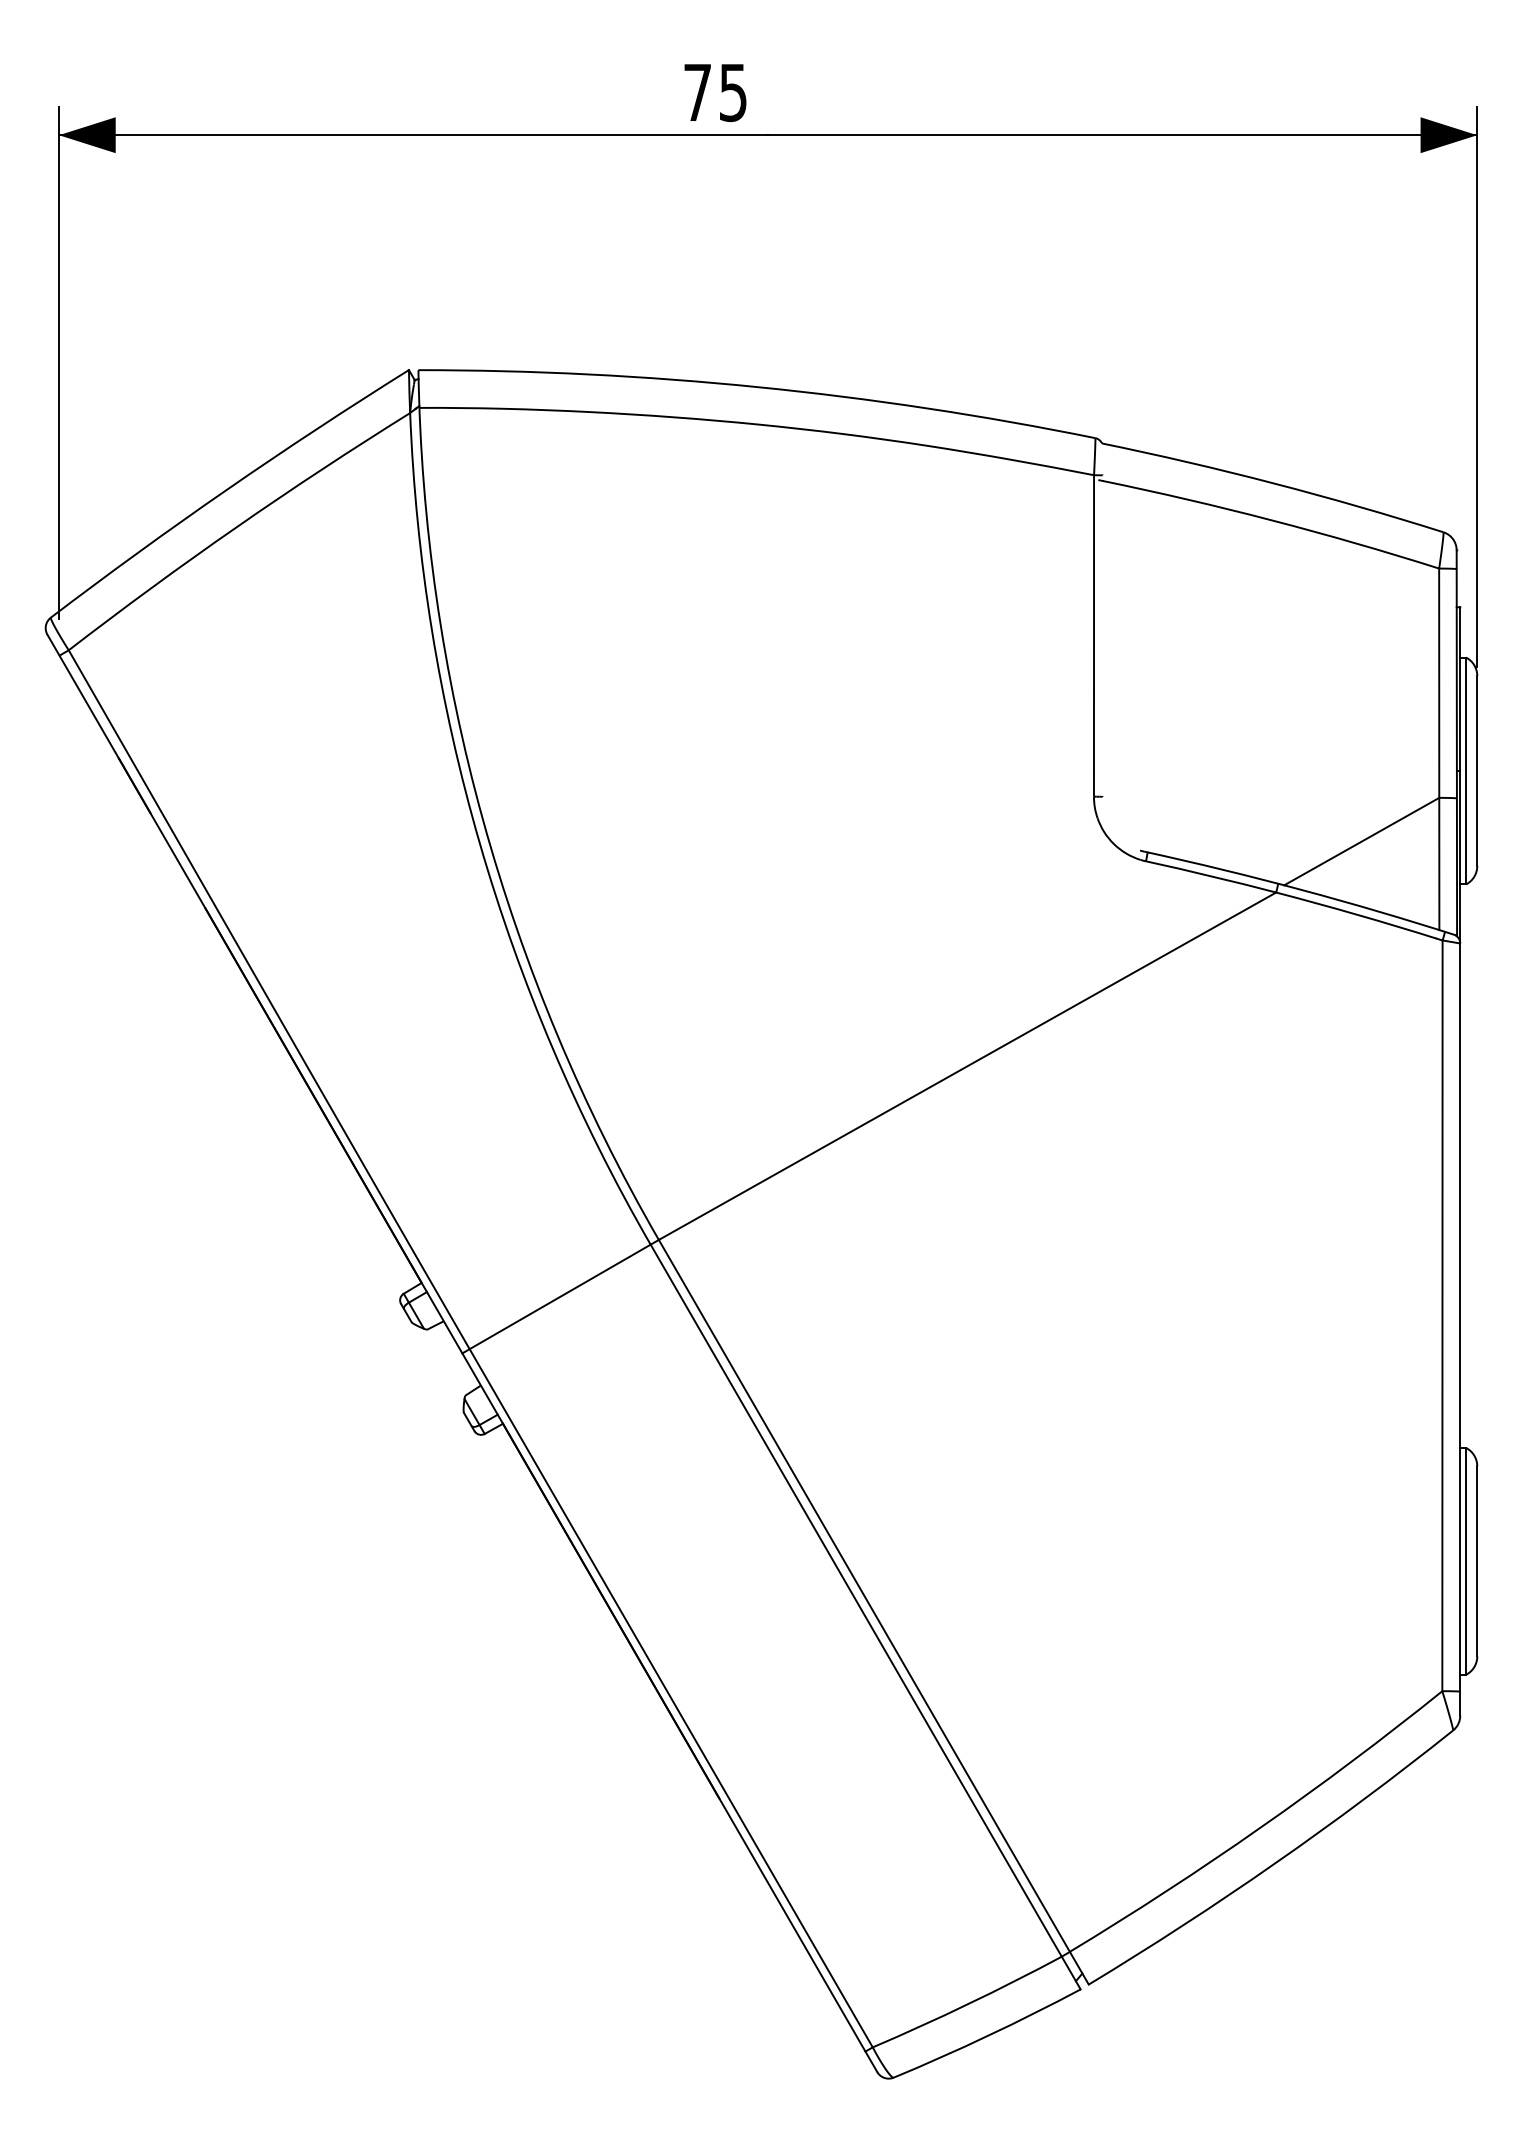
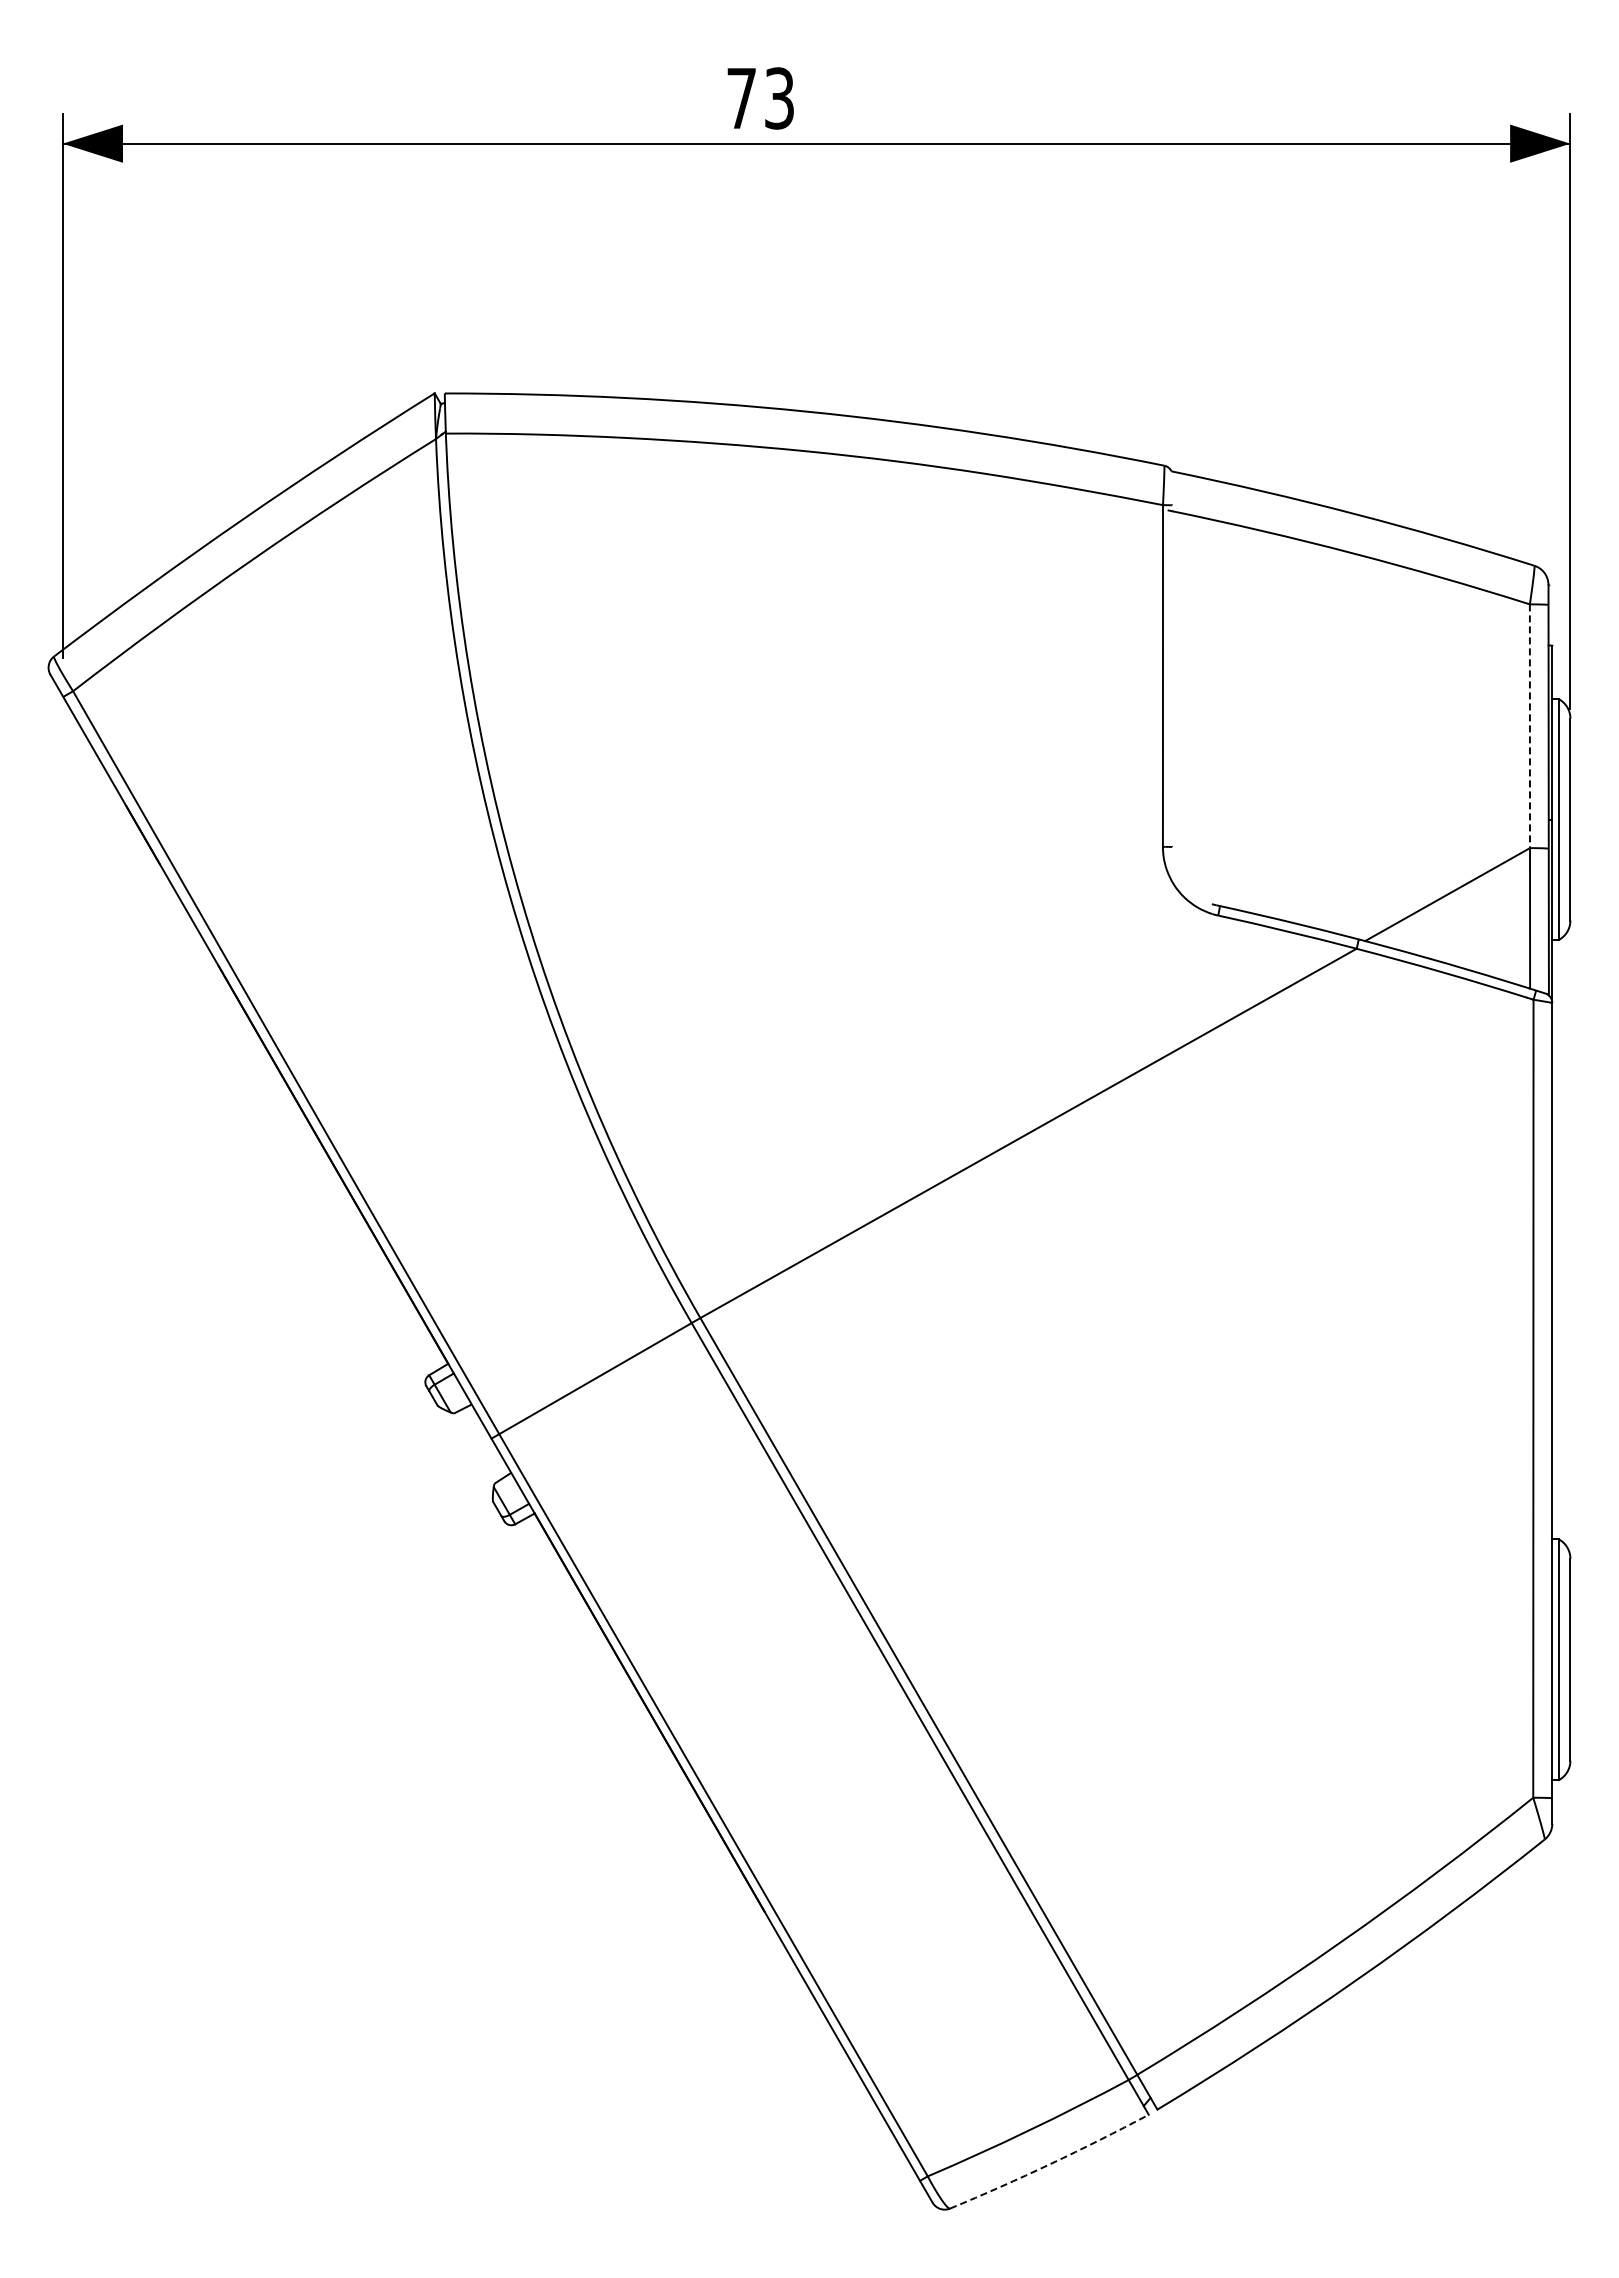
text: (733, 92) -> (779, 98), 75 -> 73
line: (1438, 683) -> (1529, 726), solid -> dashed
arc: (988, 2036) -> (1050, 2164), solid -> dashed

